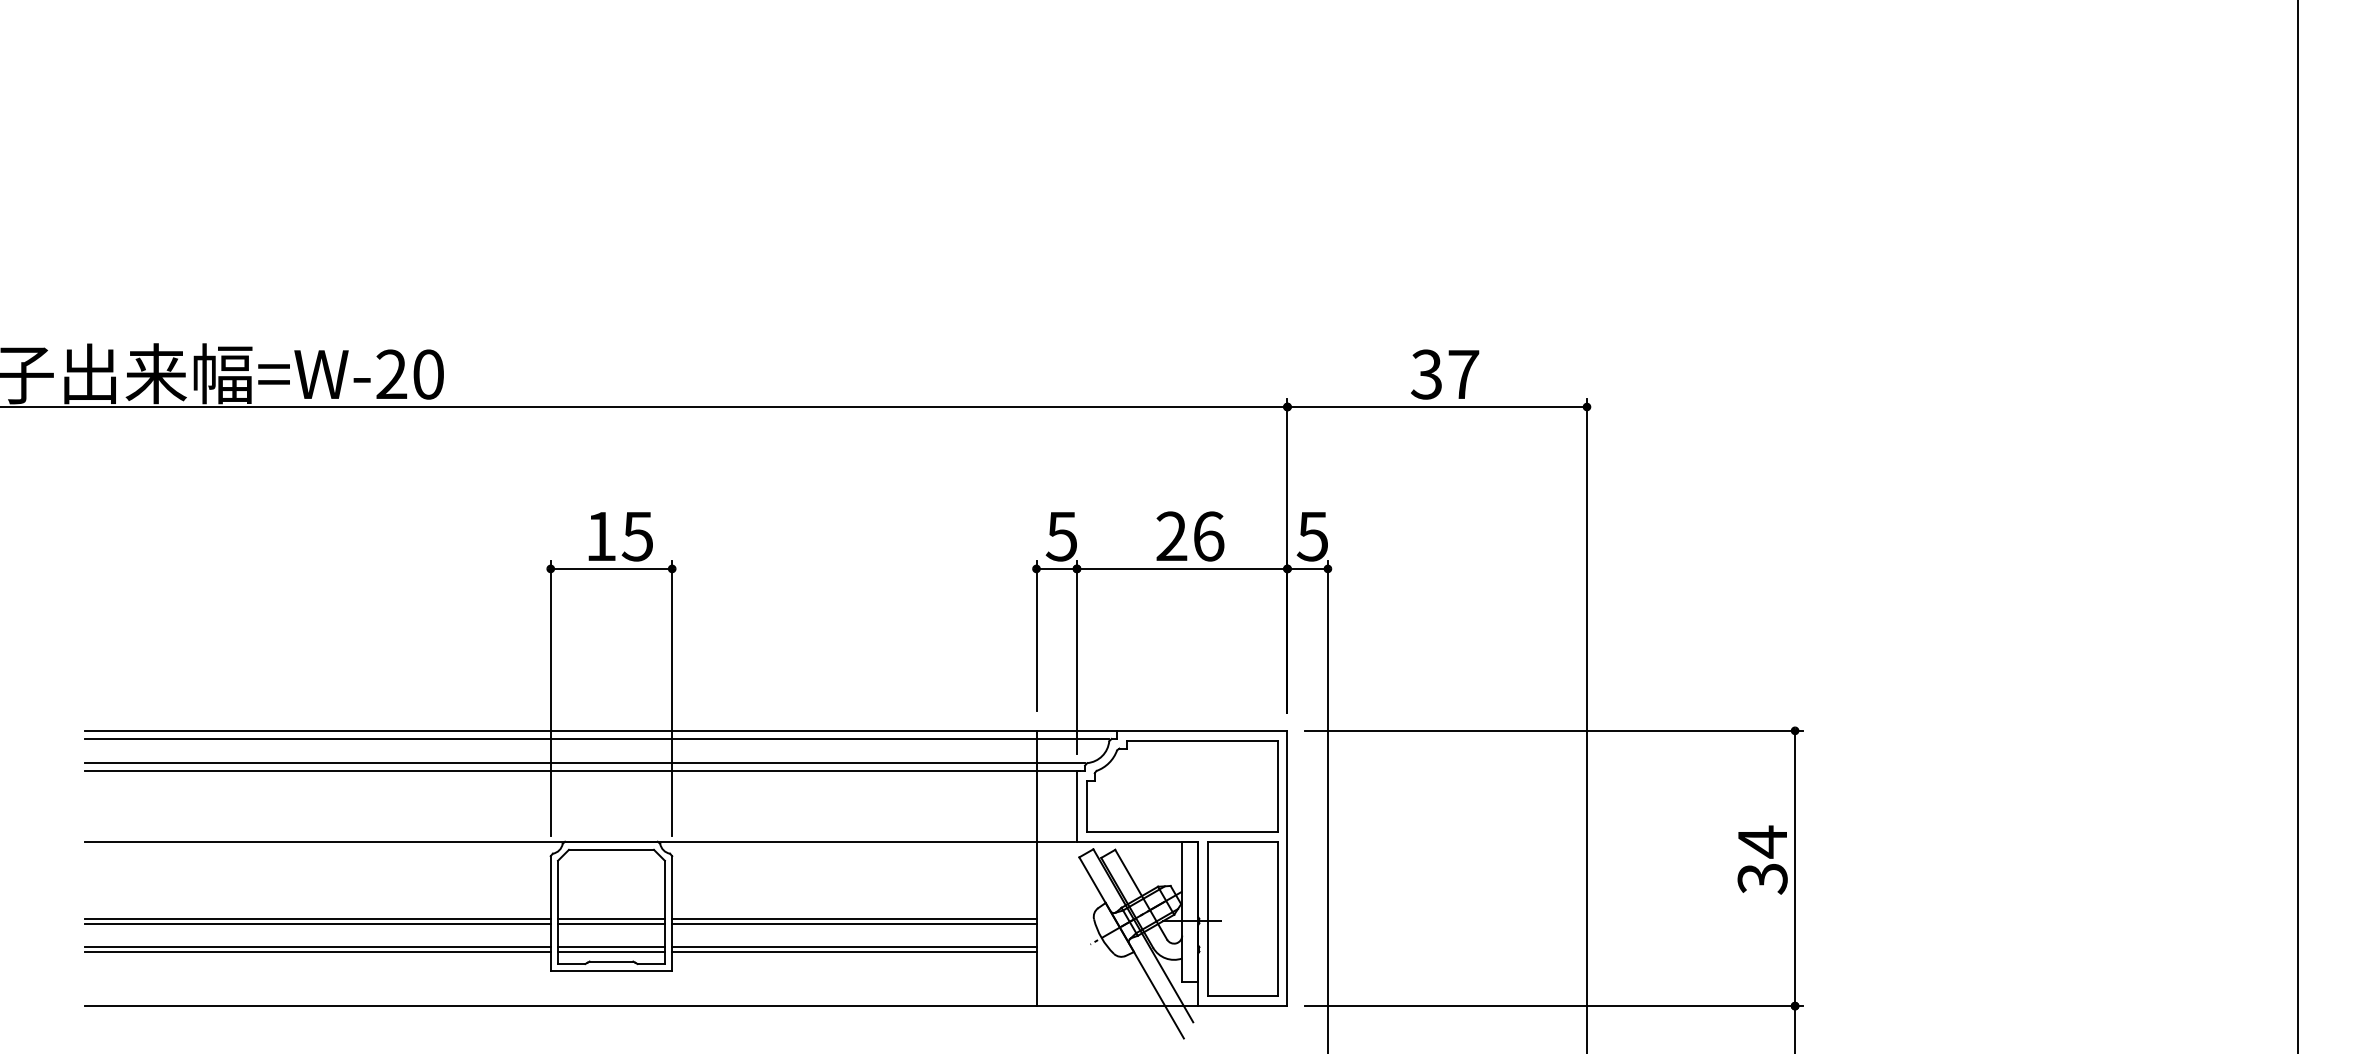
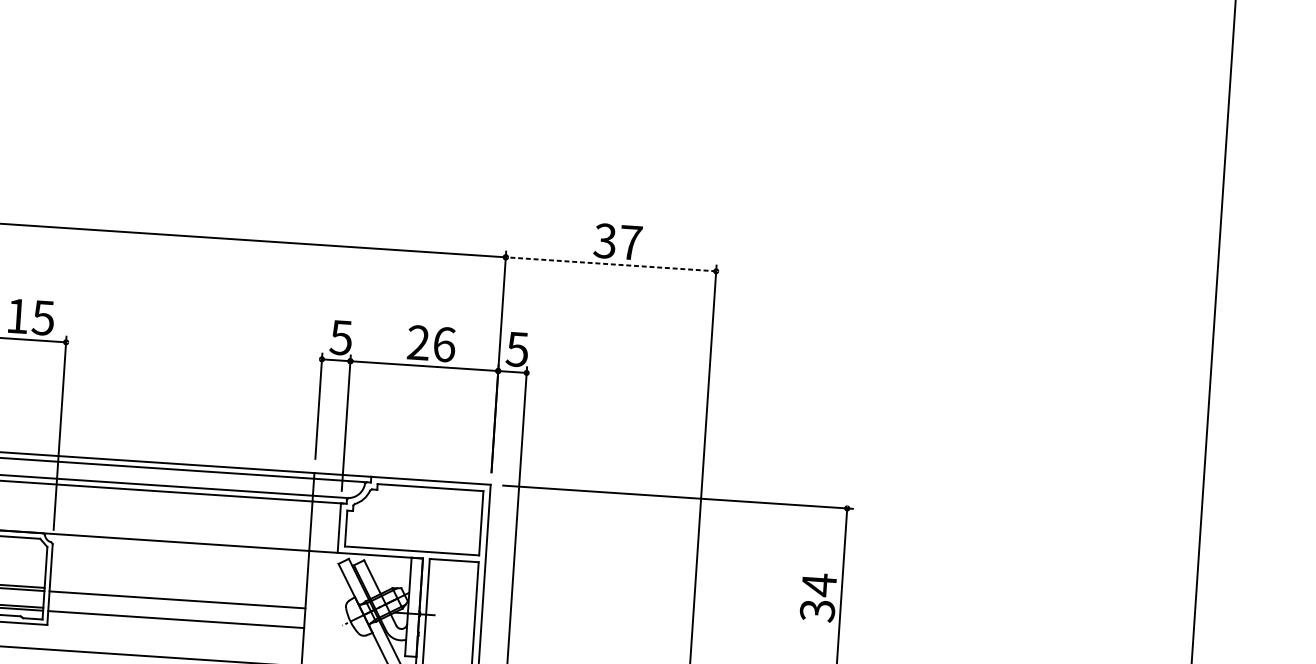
line: (1437, 407) -> (611, 264), solid -> dashed
line: (854, 918) -> (177, 596), removed
line: (854, 947) -> (176, 616), removed

